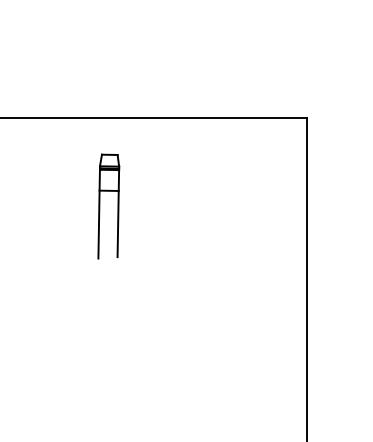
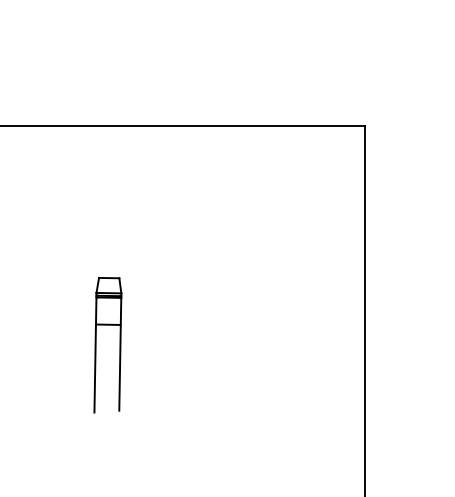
part: (100, 206) -> (97, 345), moved

